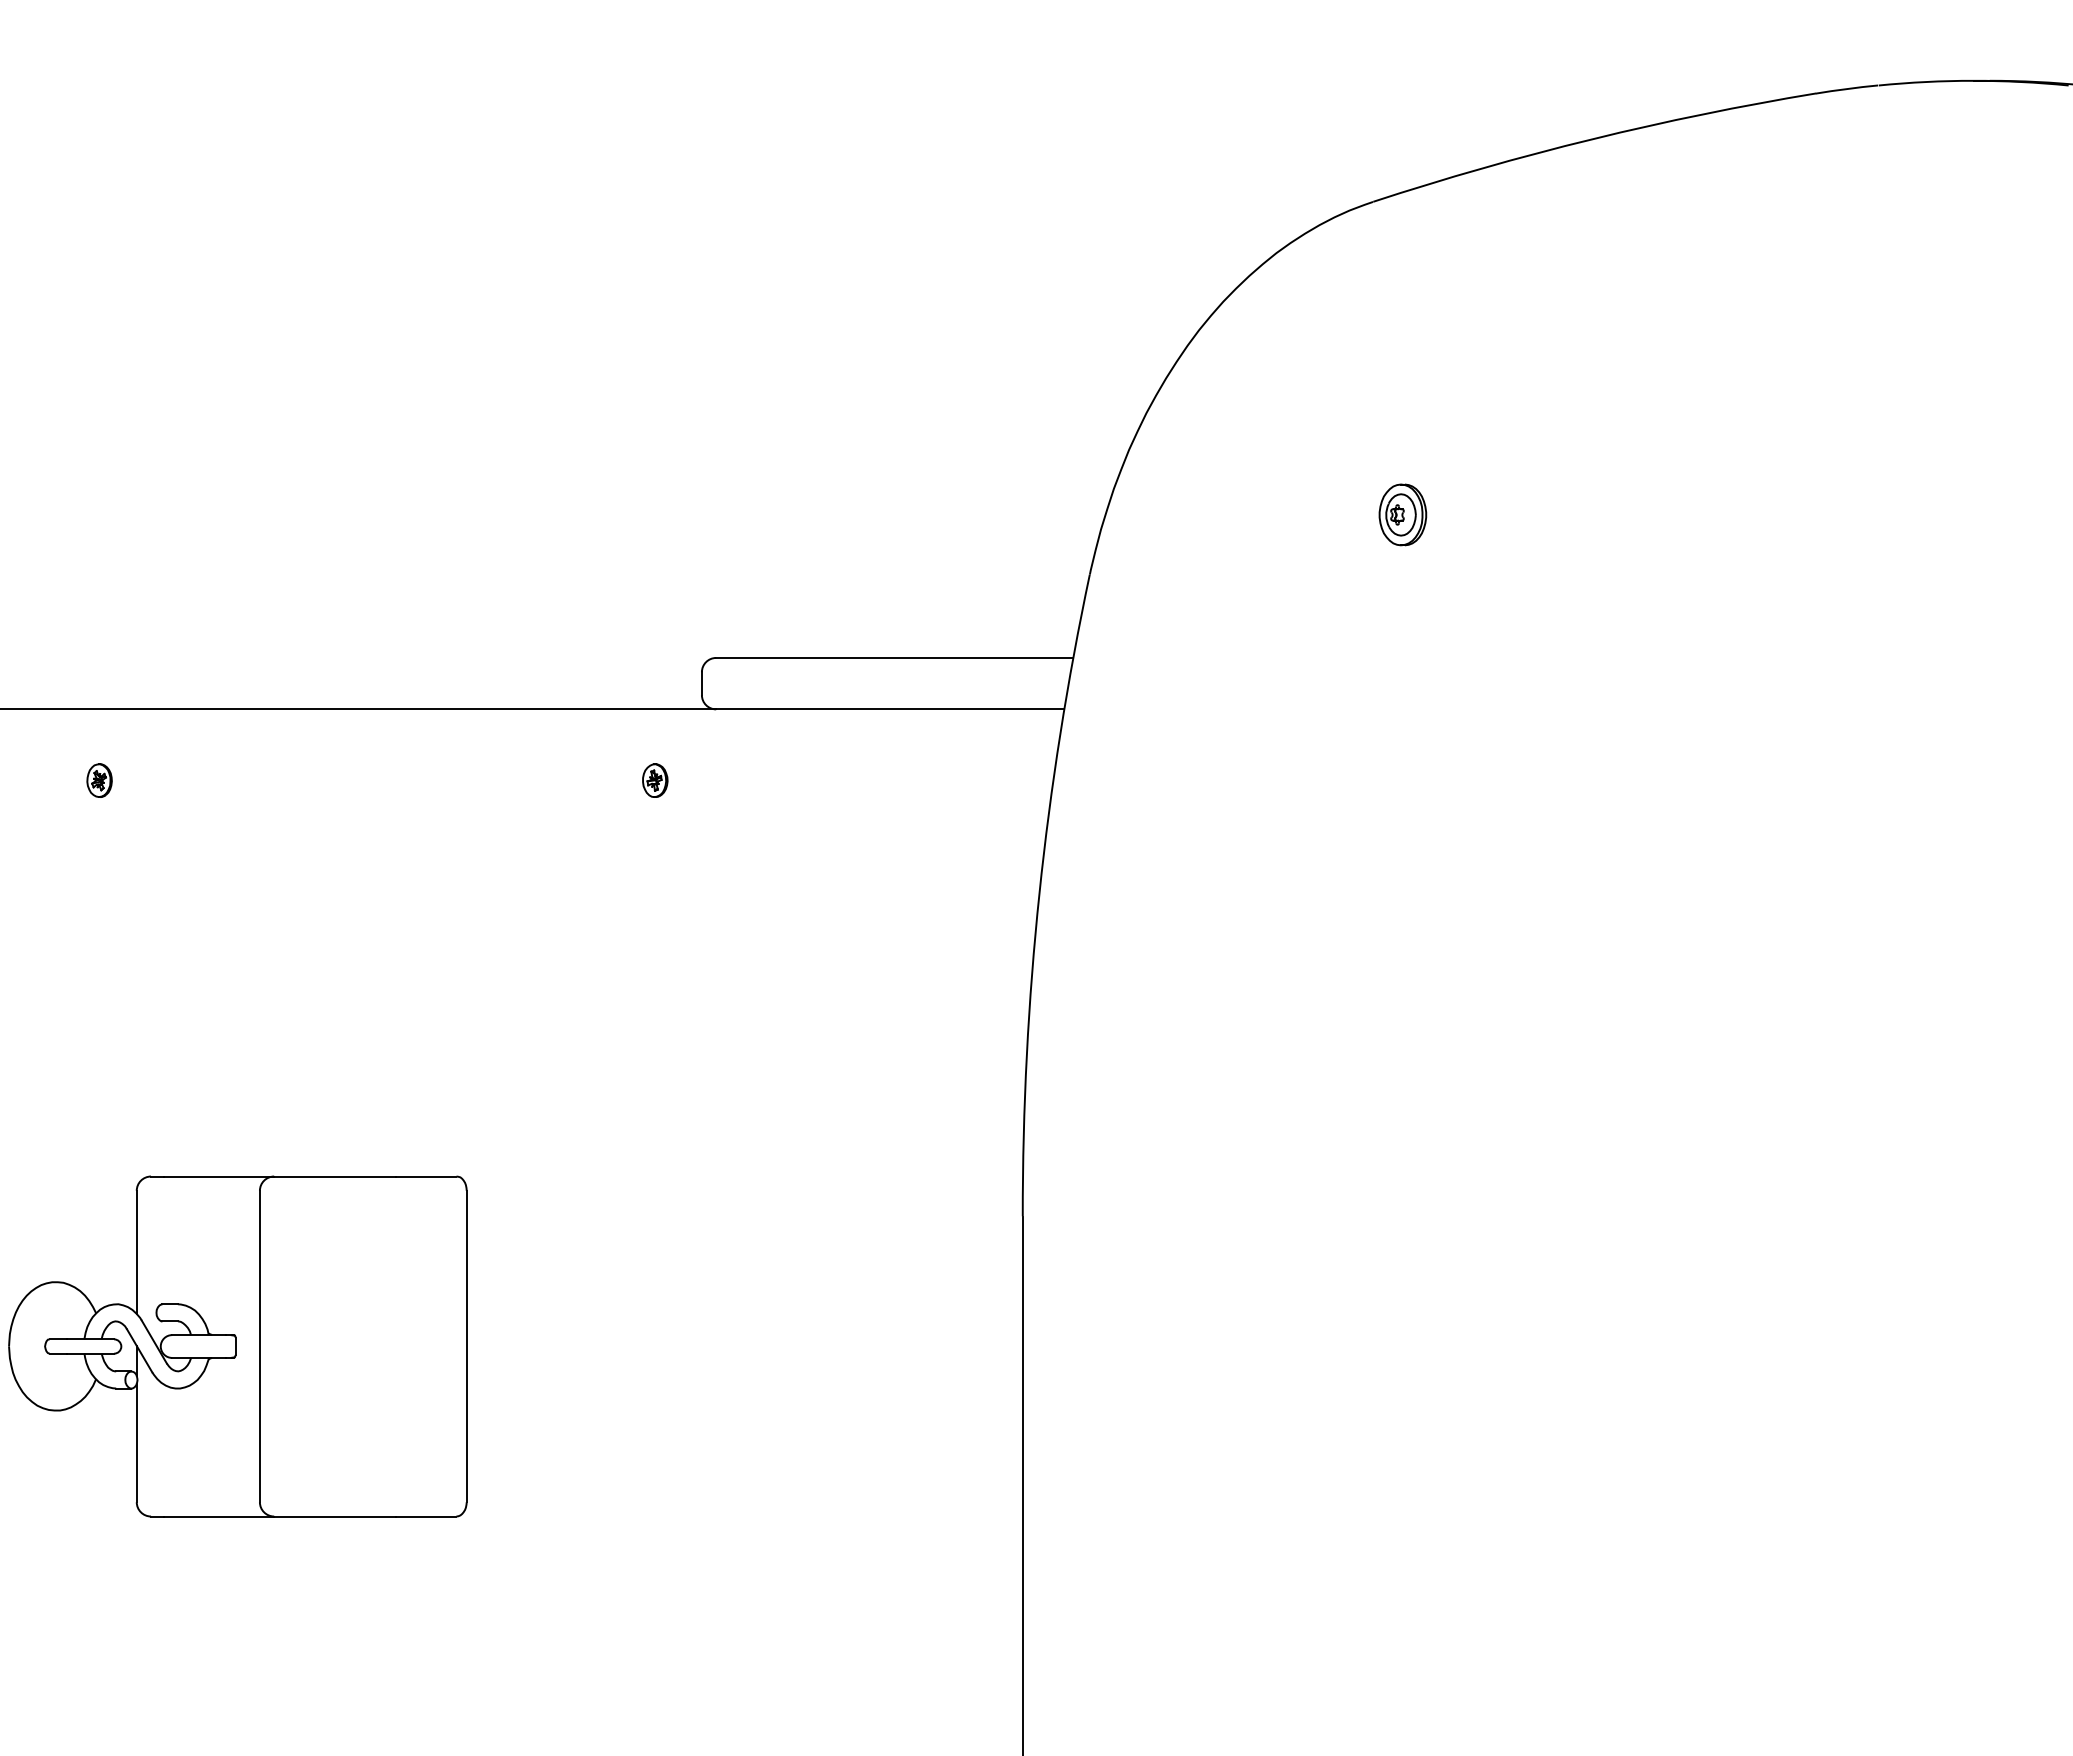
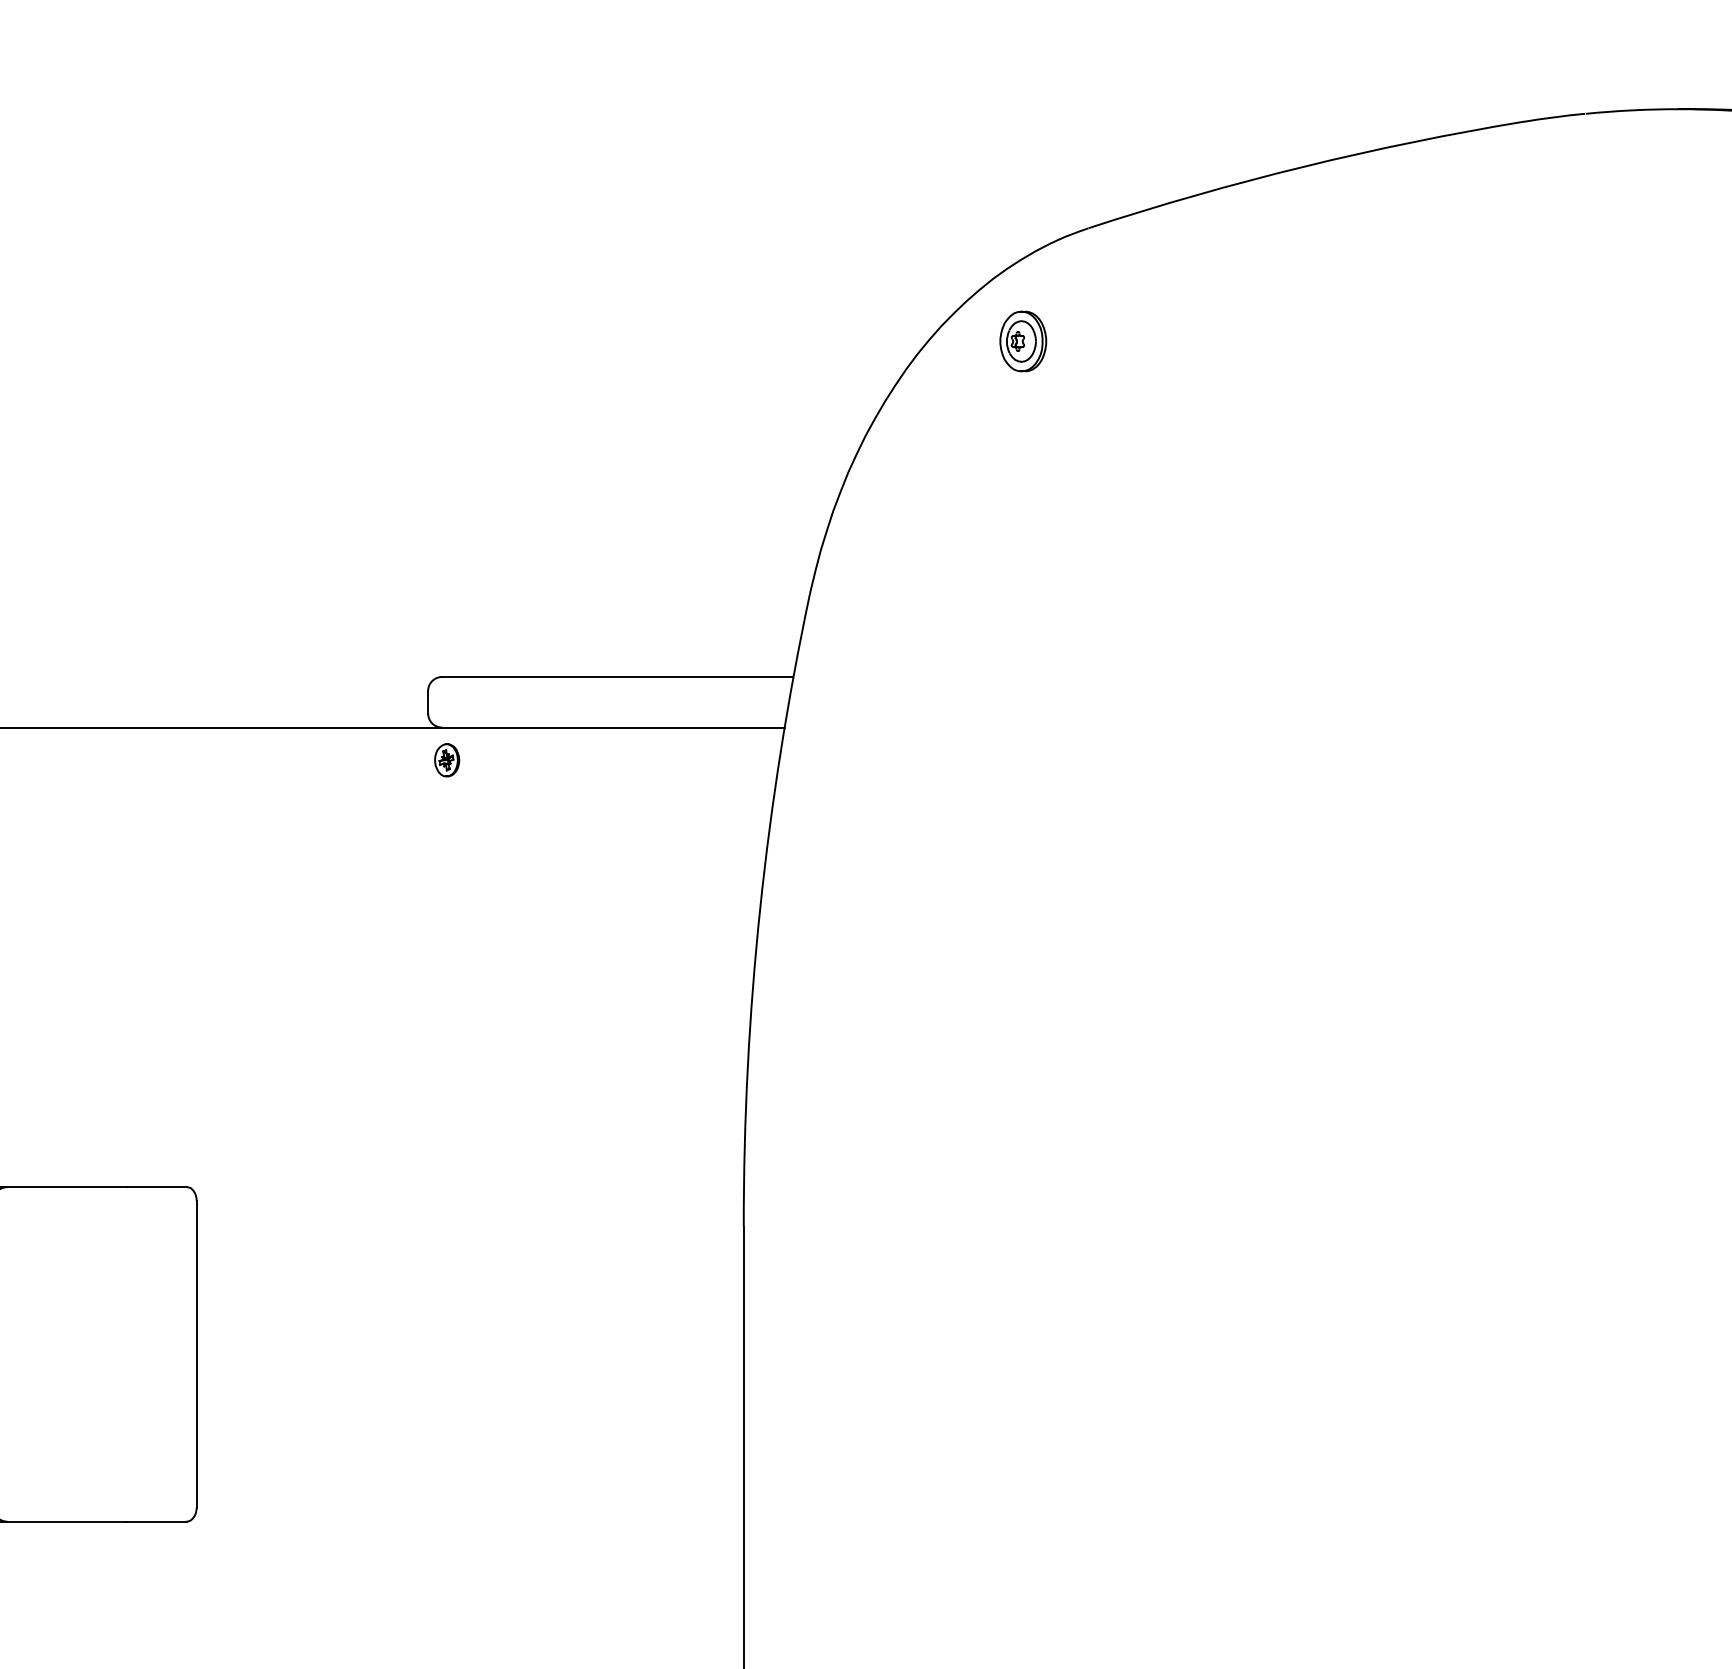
part: (1402, 514) -> (1022, 341), moved
part: (655, 780) -> (447, 760), moved

